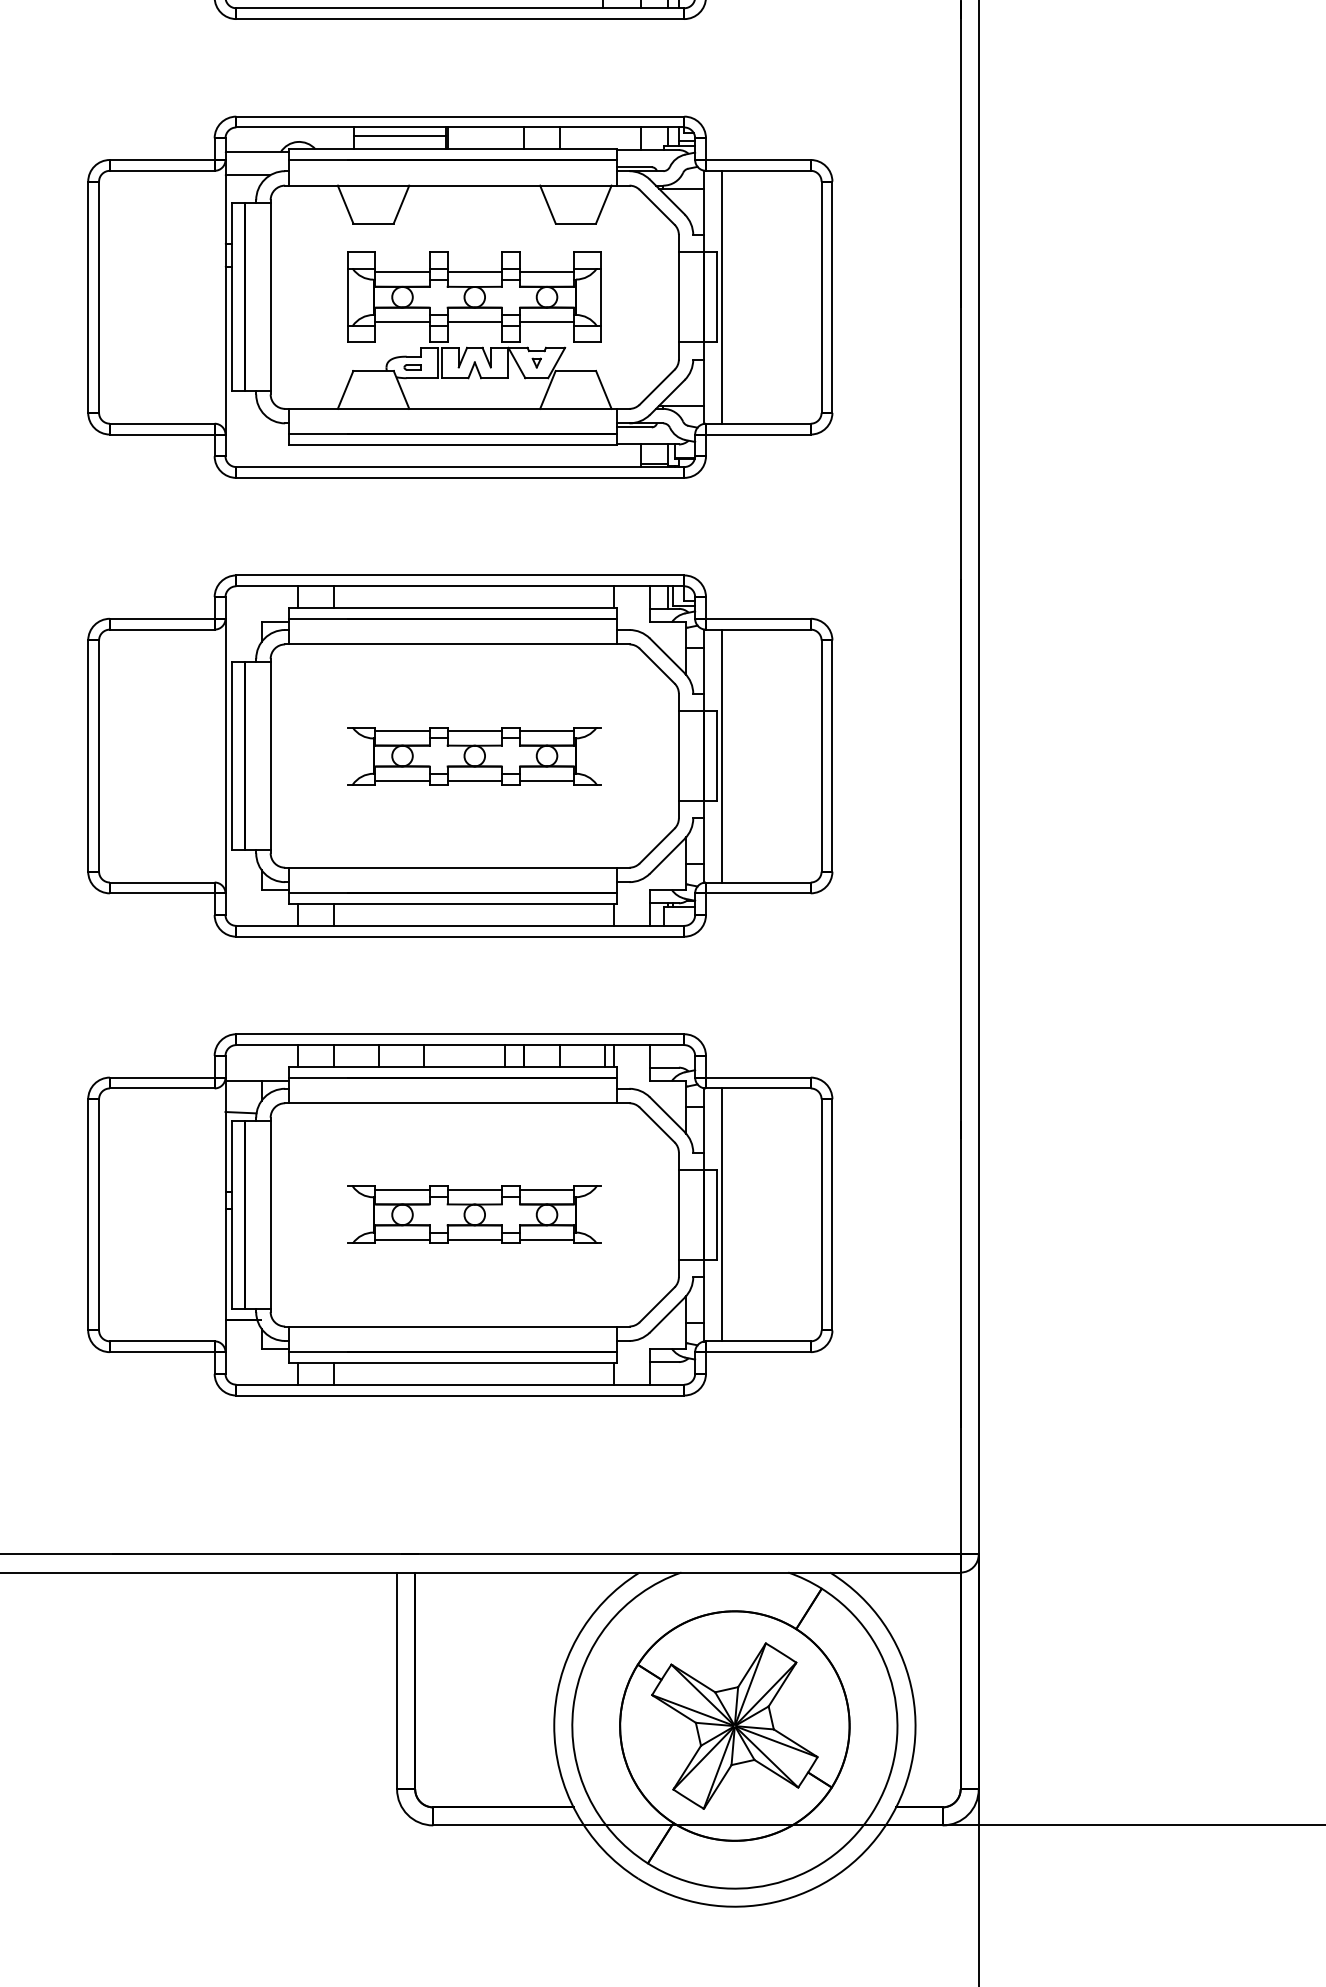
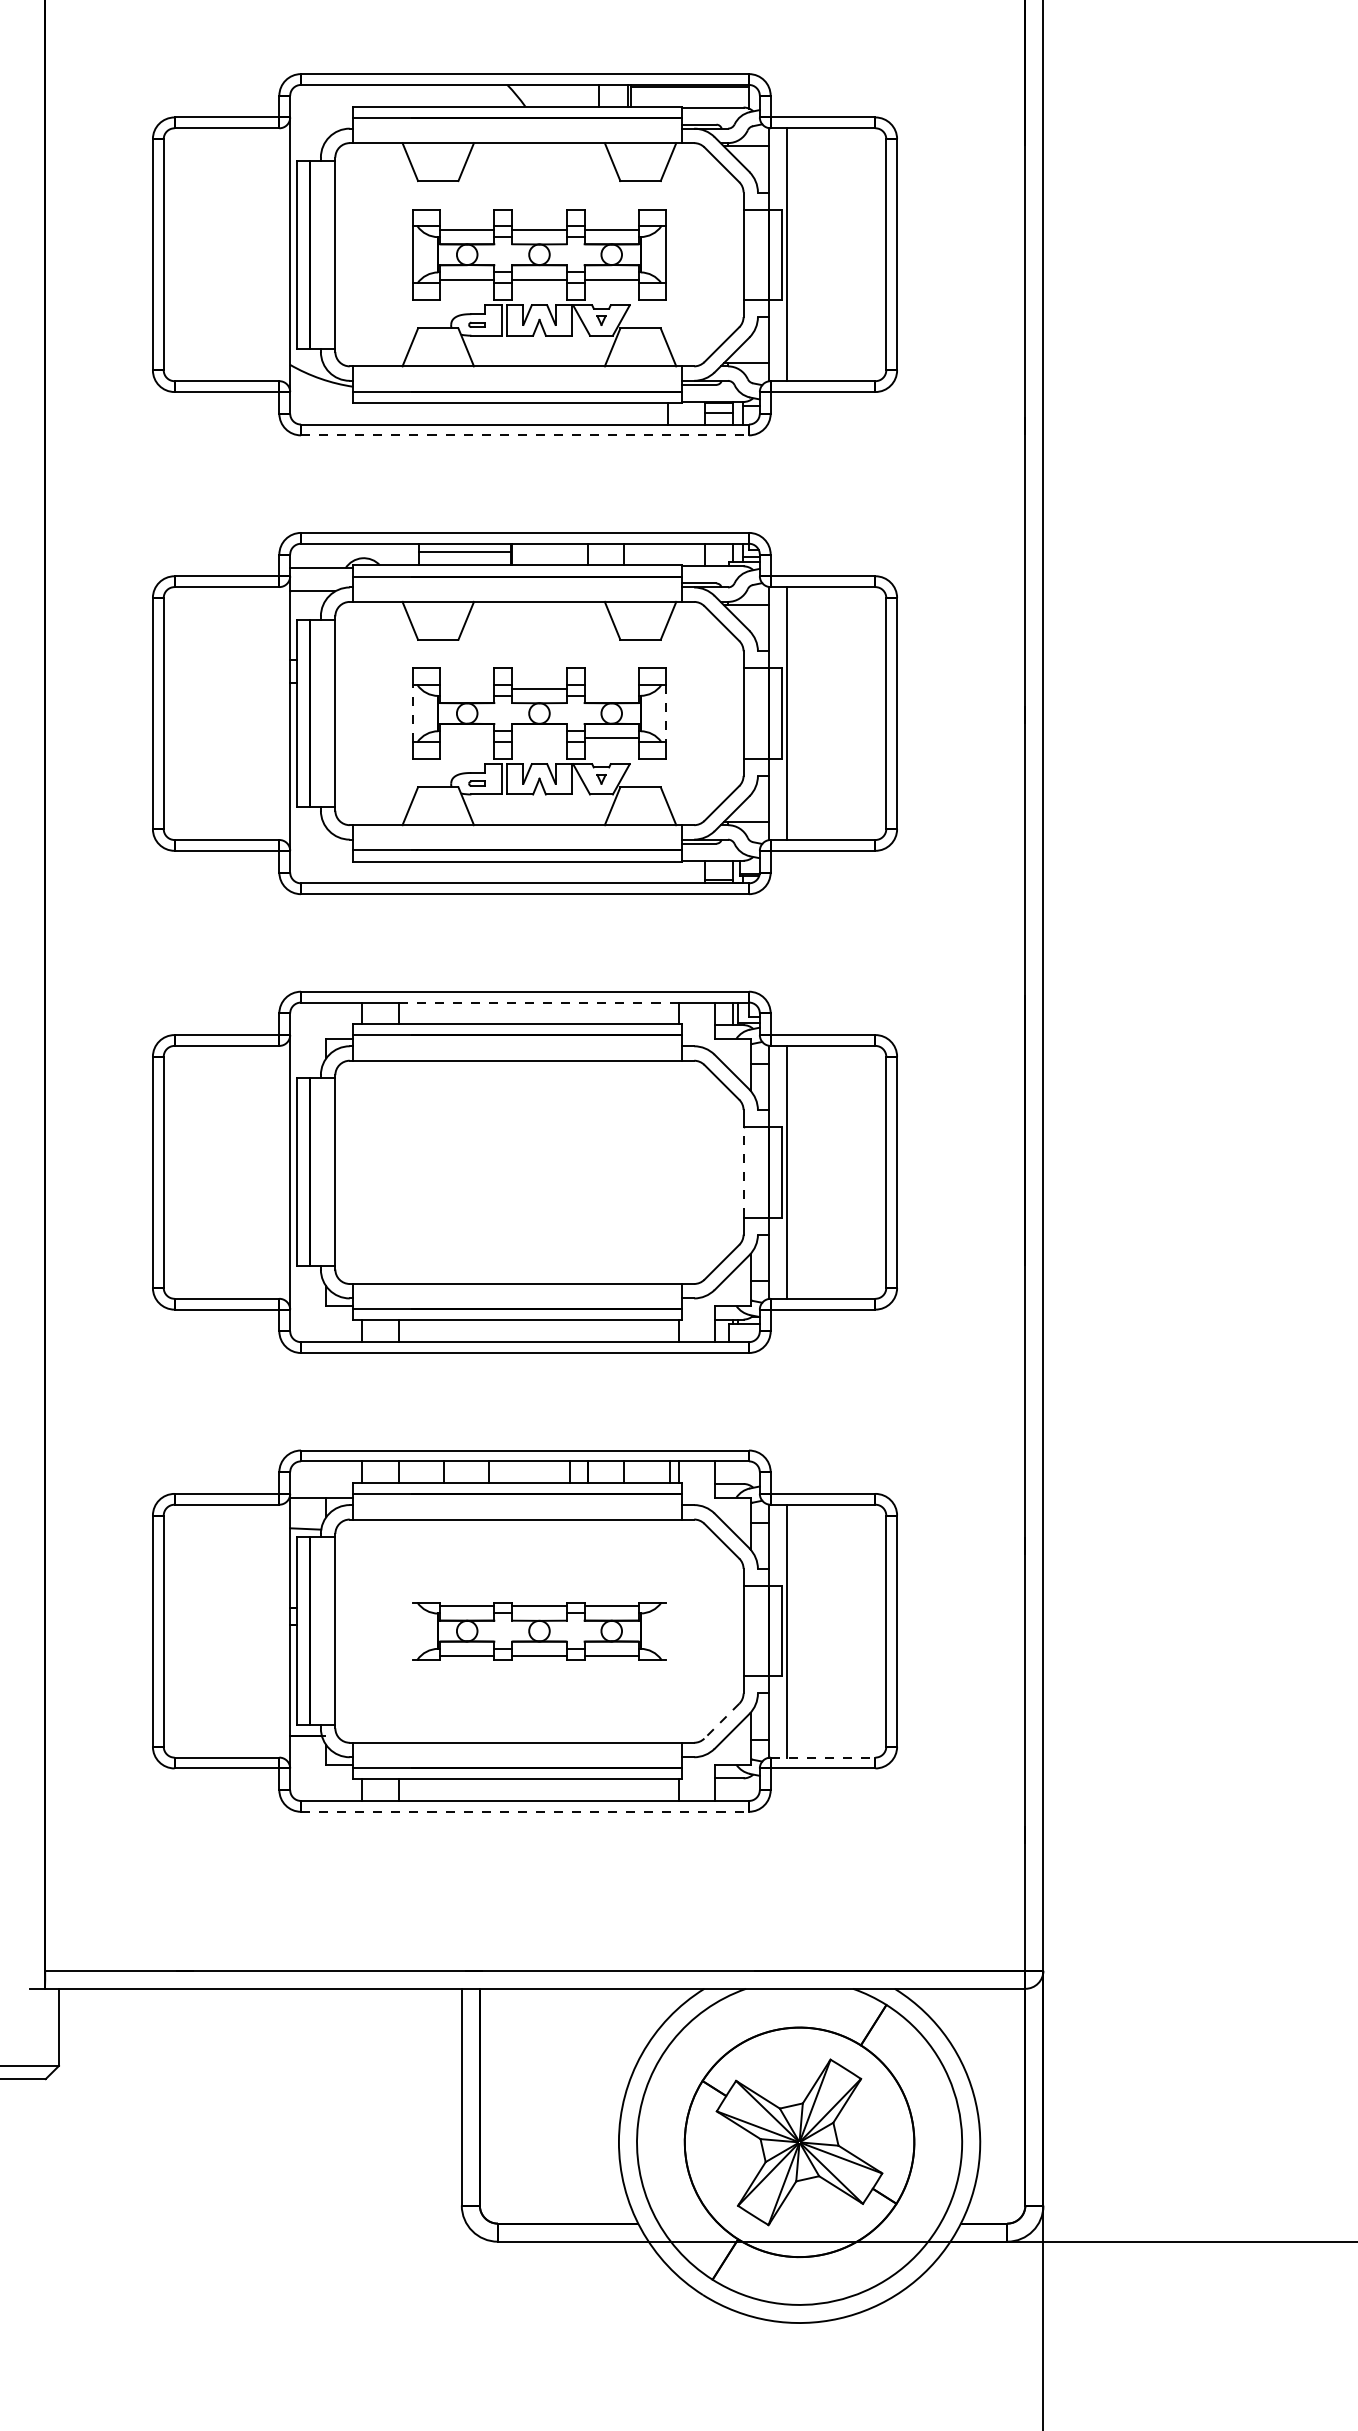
line: (460, 19) -> (525, 435), solid -> dashed
line: (402, 272) -> (467, 688), removed
line: (546, 272) -> (611, 688), removed
line: (348, 297) -> (413, 713), solid -> dashed
line: (600, 297) -> (665, 713), solid -> dashed
line: (402, 322) -> (467, 738), removed
line: (474, 322) -> (539, 738), removed
line: (473, 586) -> (538, 1002), solid -> dashed
line: (678, 755) -> (743, 1171), solid -> dashed
part: (474, 756) -> (539, 1172), removed
line: (656, 1305) -> (721, 1721), solid -> dashed
line: (758, 1341) -> (823, 1757), solid -> dashed
line: (460, 1395) -> (525, 1811), solid -> dashed

